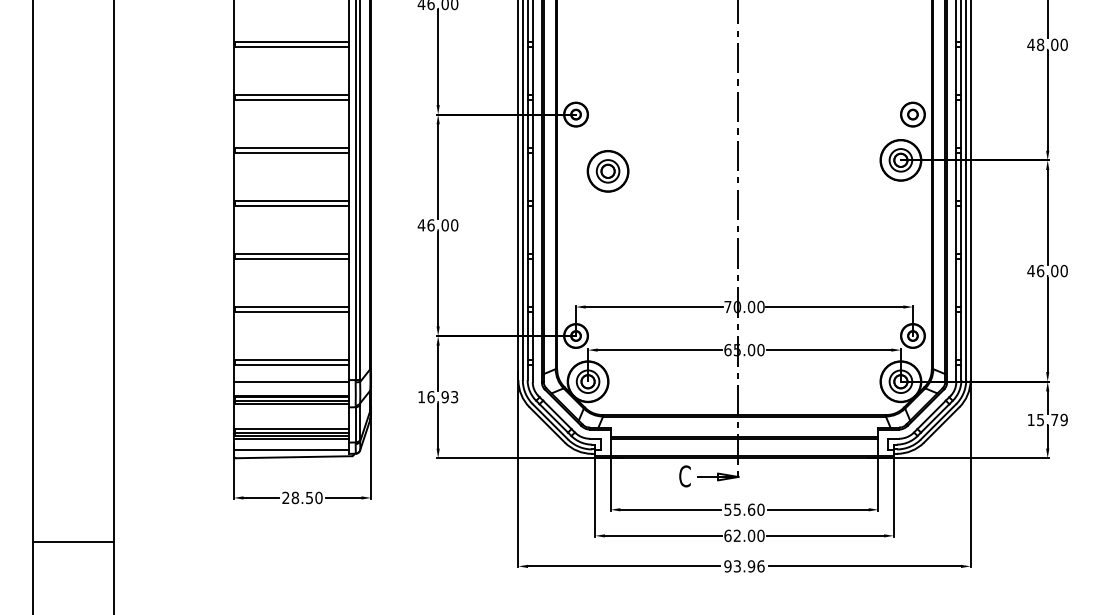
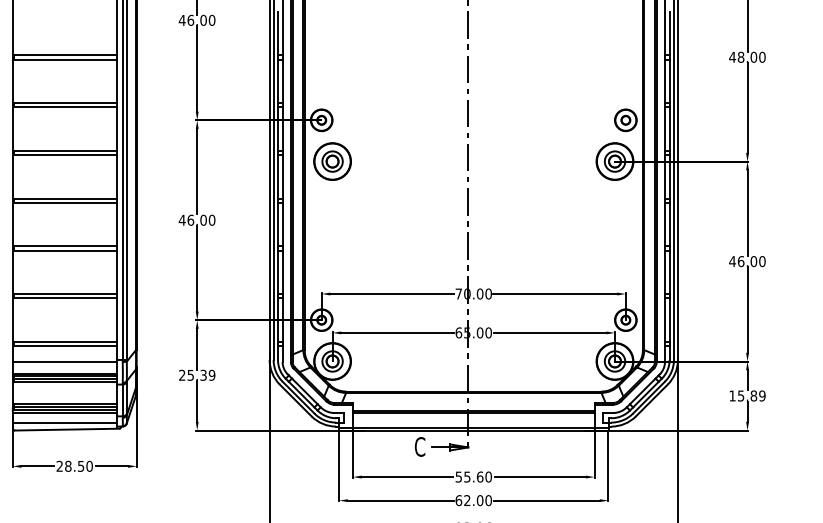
part: (607, 171) -> (332, 161), moved
text: (438, 397) -> (197, 375), 16.93 -> 25.39
text: (1054, 419) -> (753, 395), 15.79 -> 15.89

